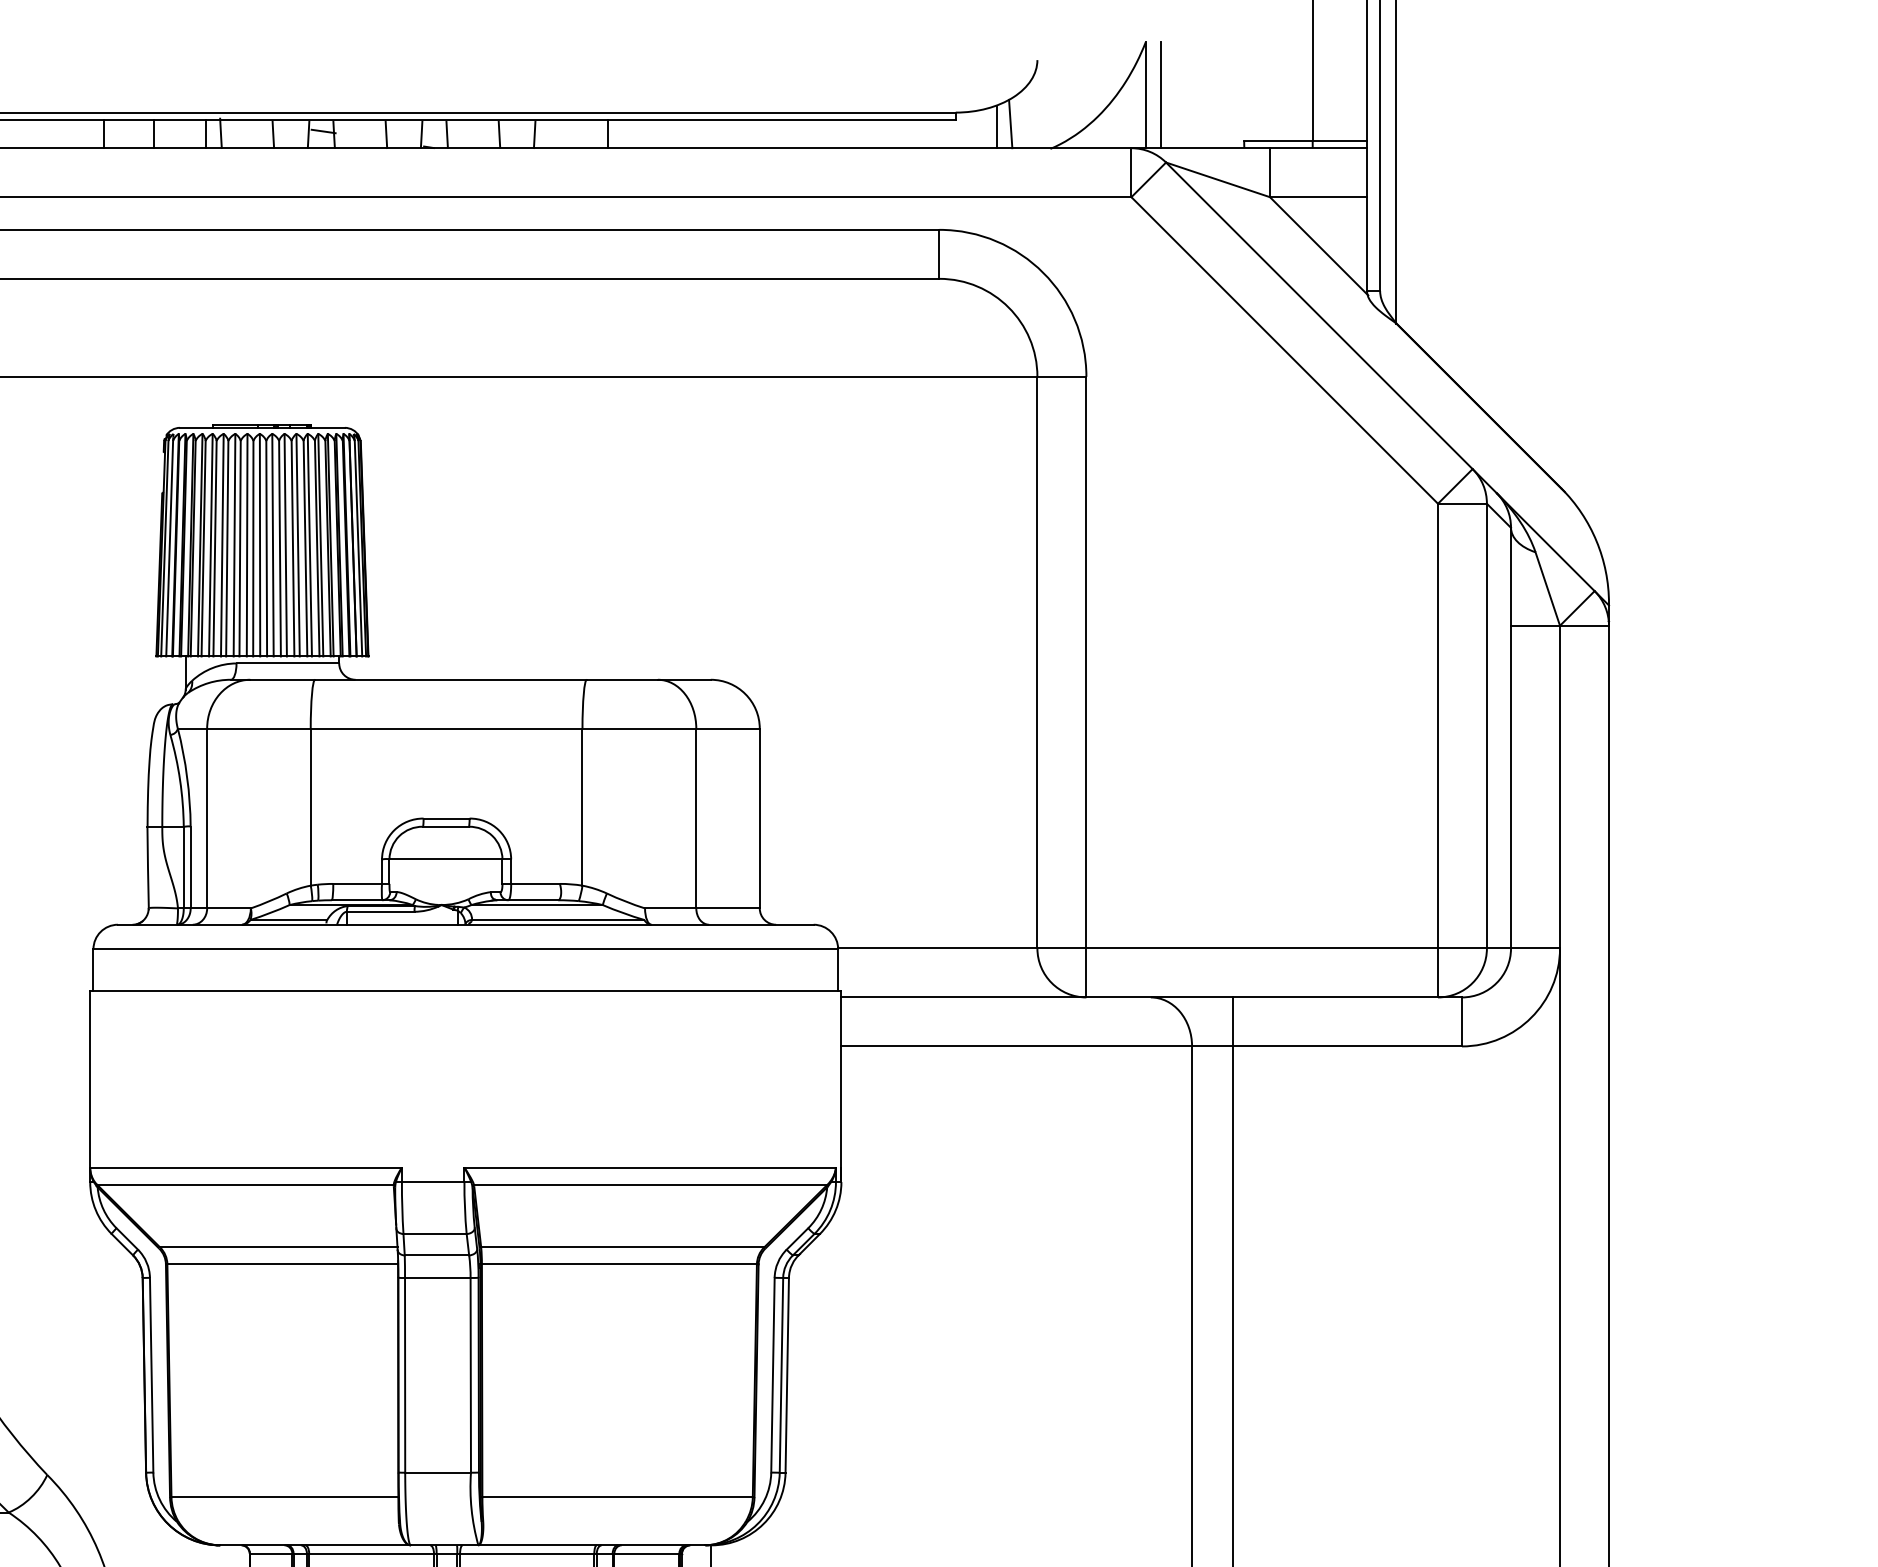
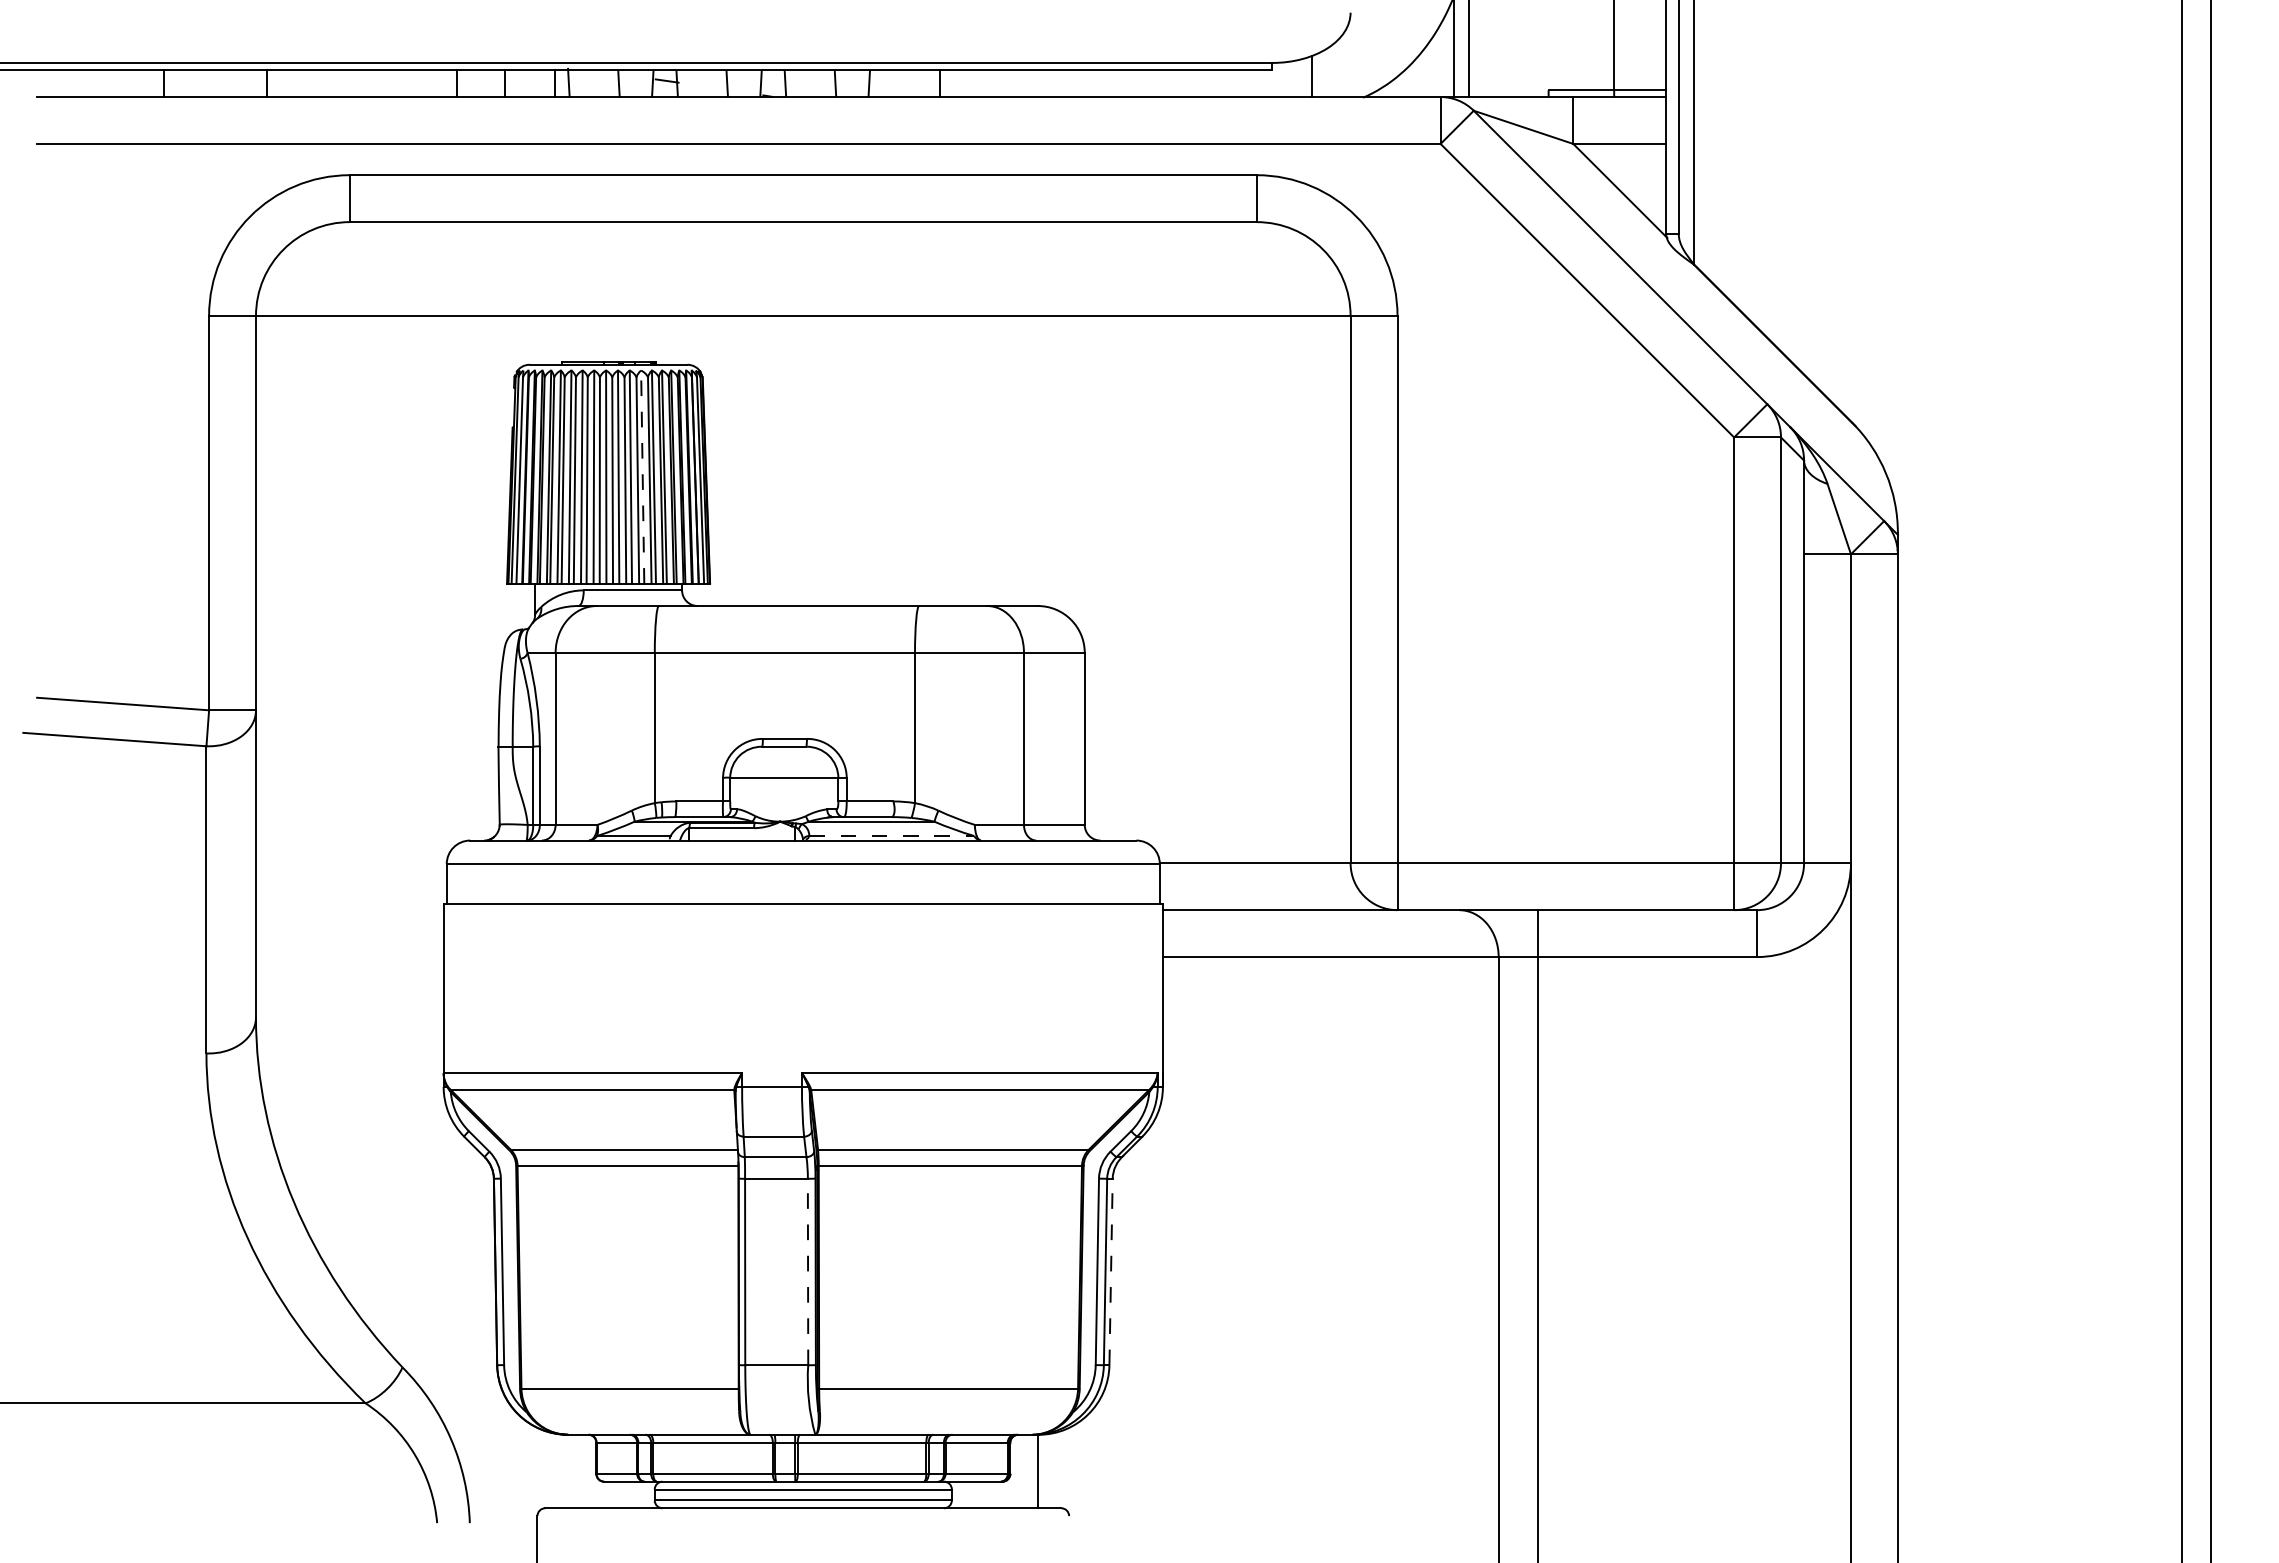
line: (1010, 123) -> (1324, 73), removed
line: (297, 545) -> (642, 477), solid -> dashed
line: (558, 919) -> (892, 835), solid -> dashed
line: (471, 1374) -> (808, 1271), solid -> dashed
line: (787, 1374) -> (1111, 1271), solid -> dashed

